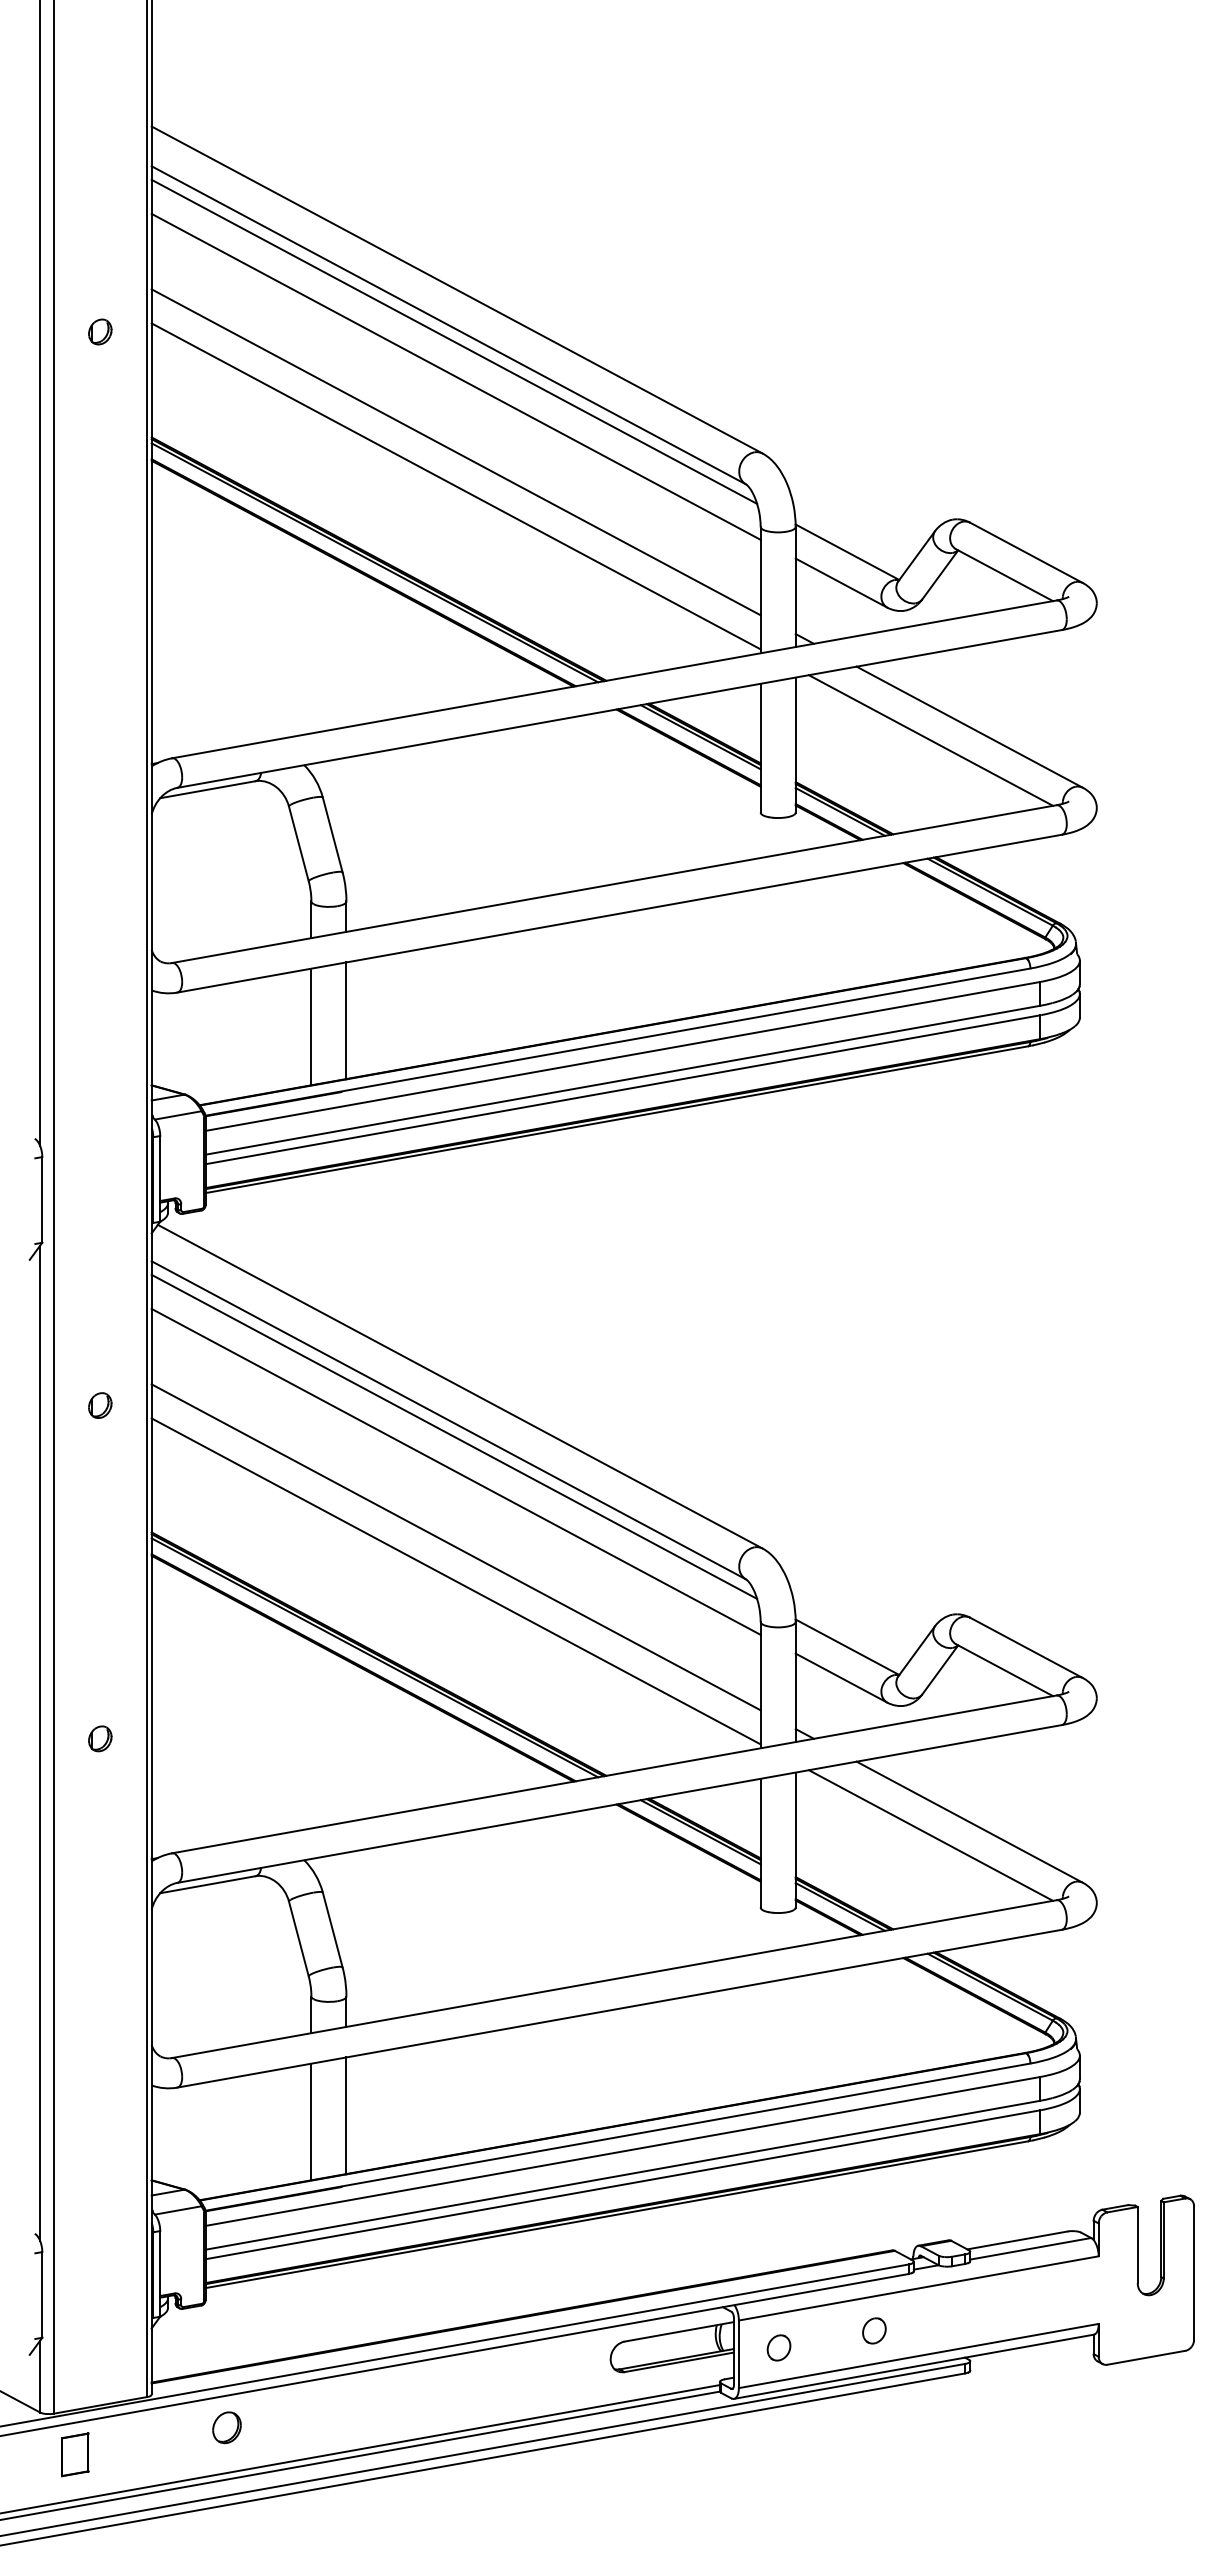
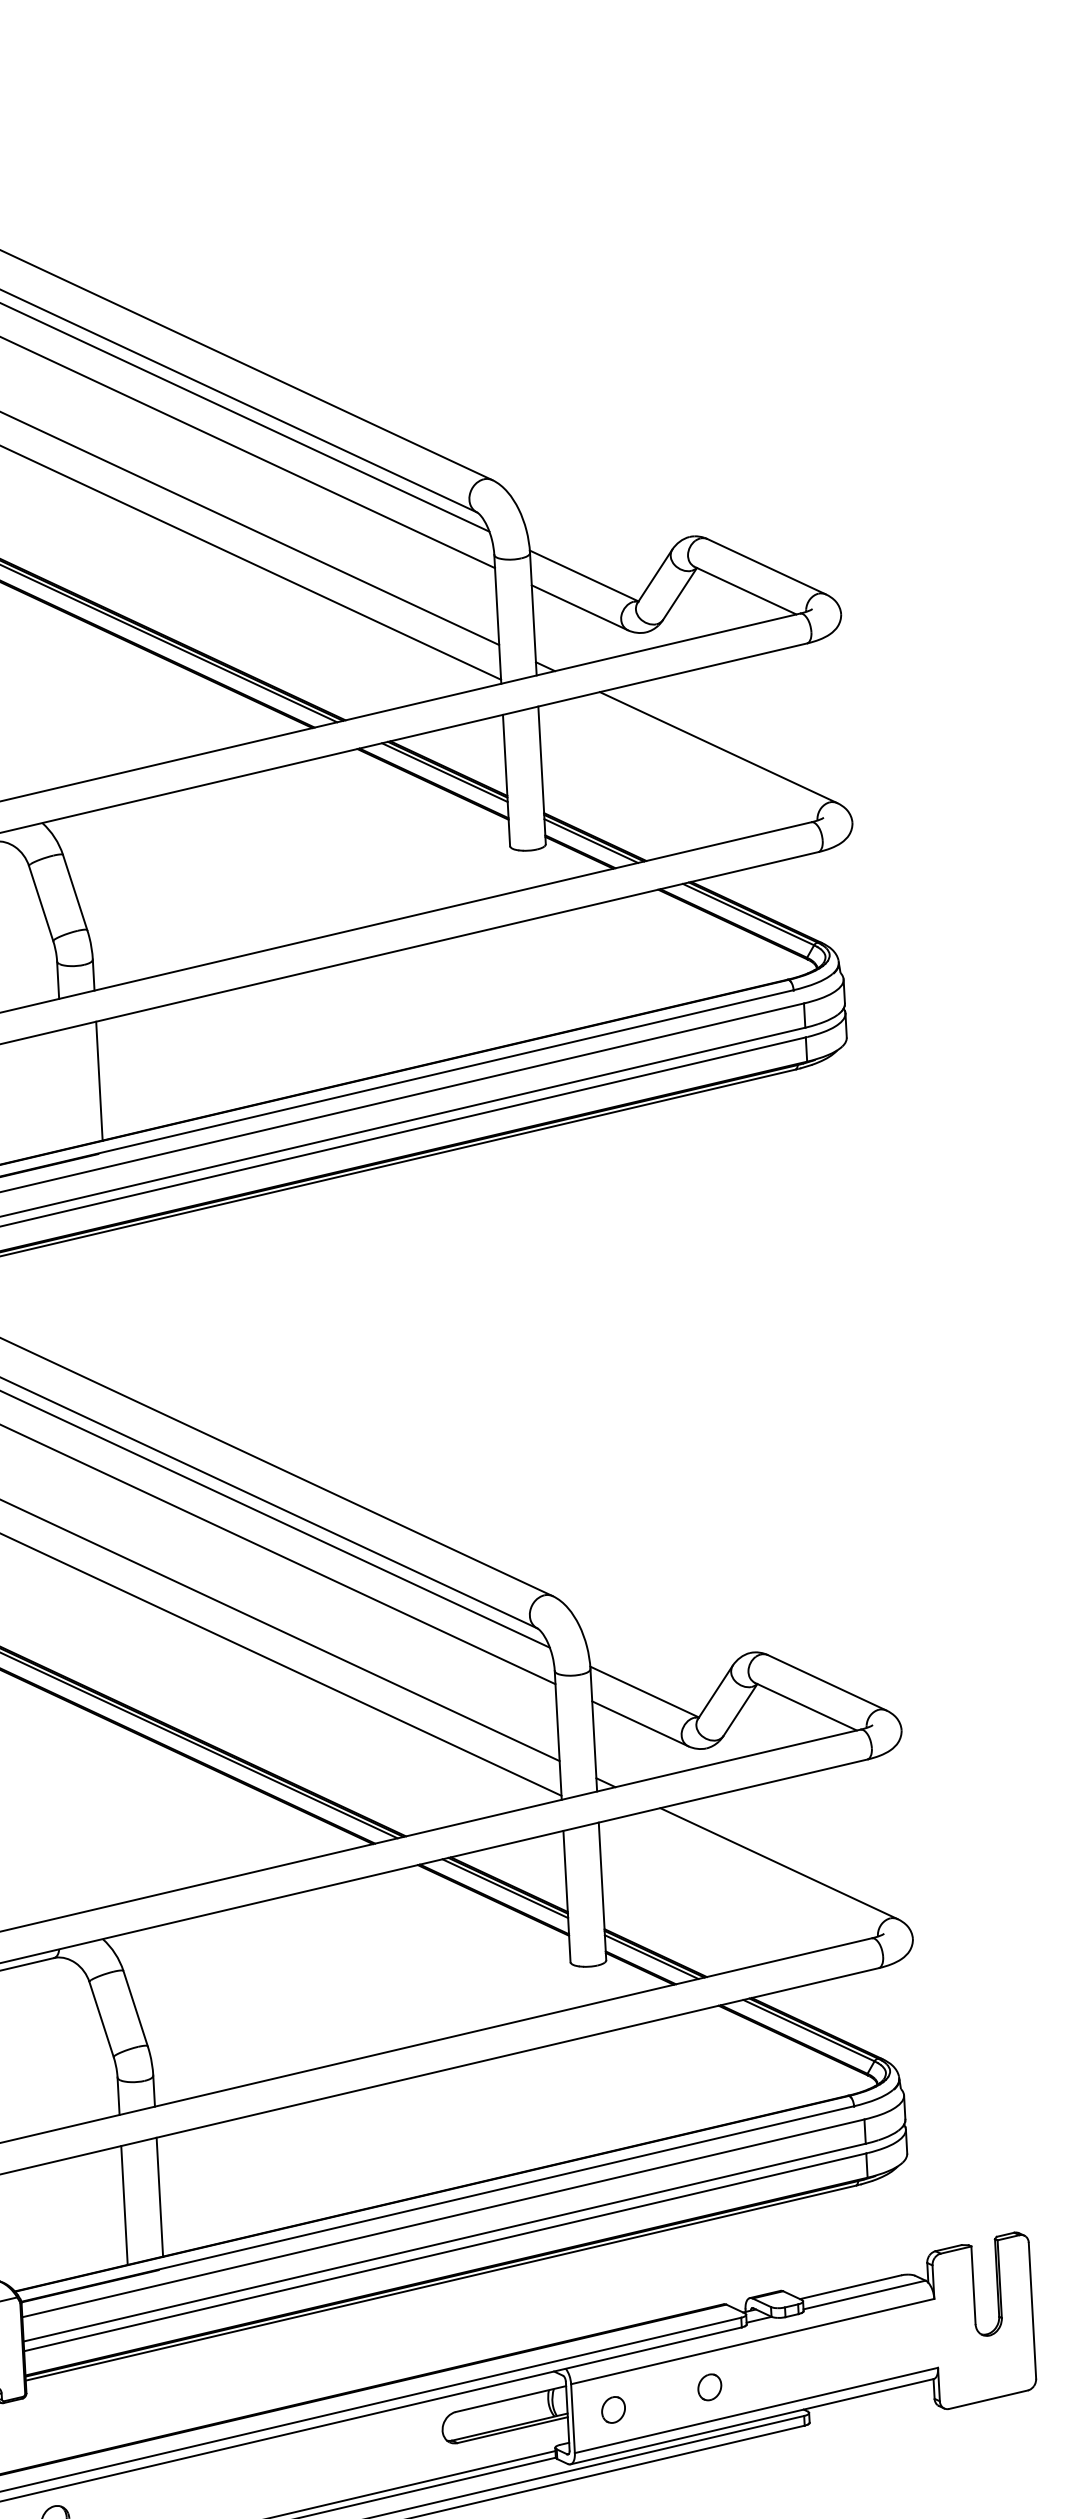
line: (930, 740) -> (679, 763), removed
line: (311, 1026) -> (64, 1088), removed
line: (930, 1835) -> (739, 1879), removed

